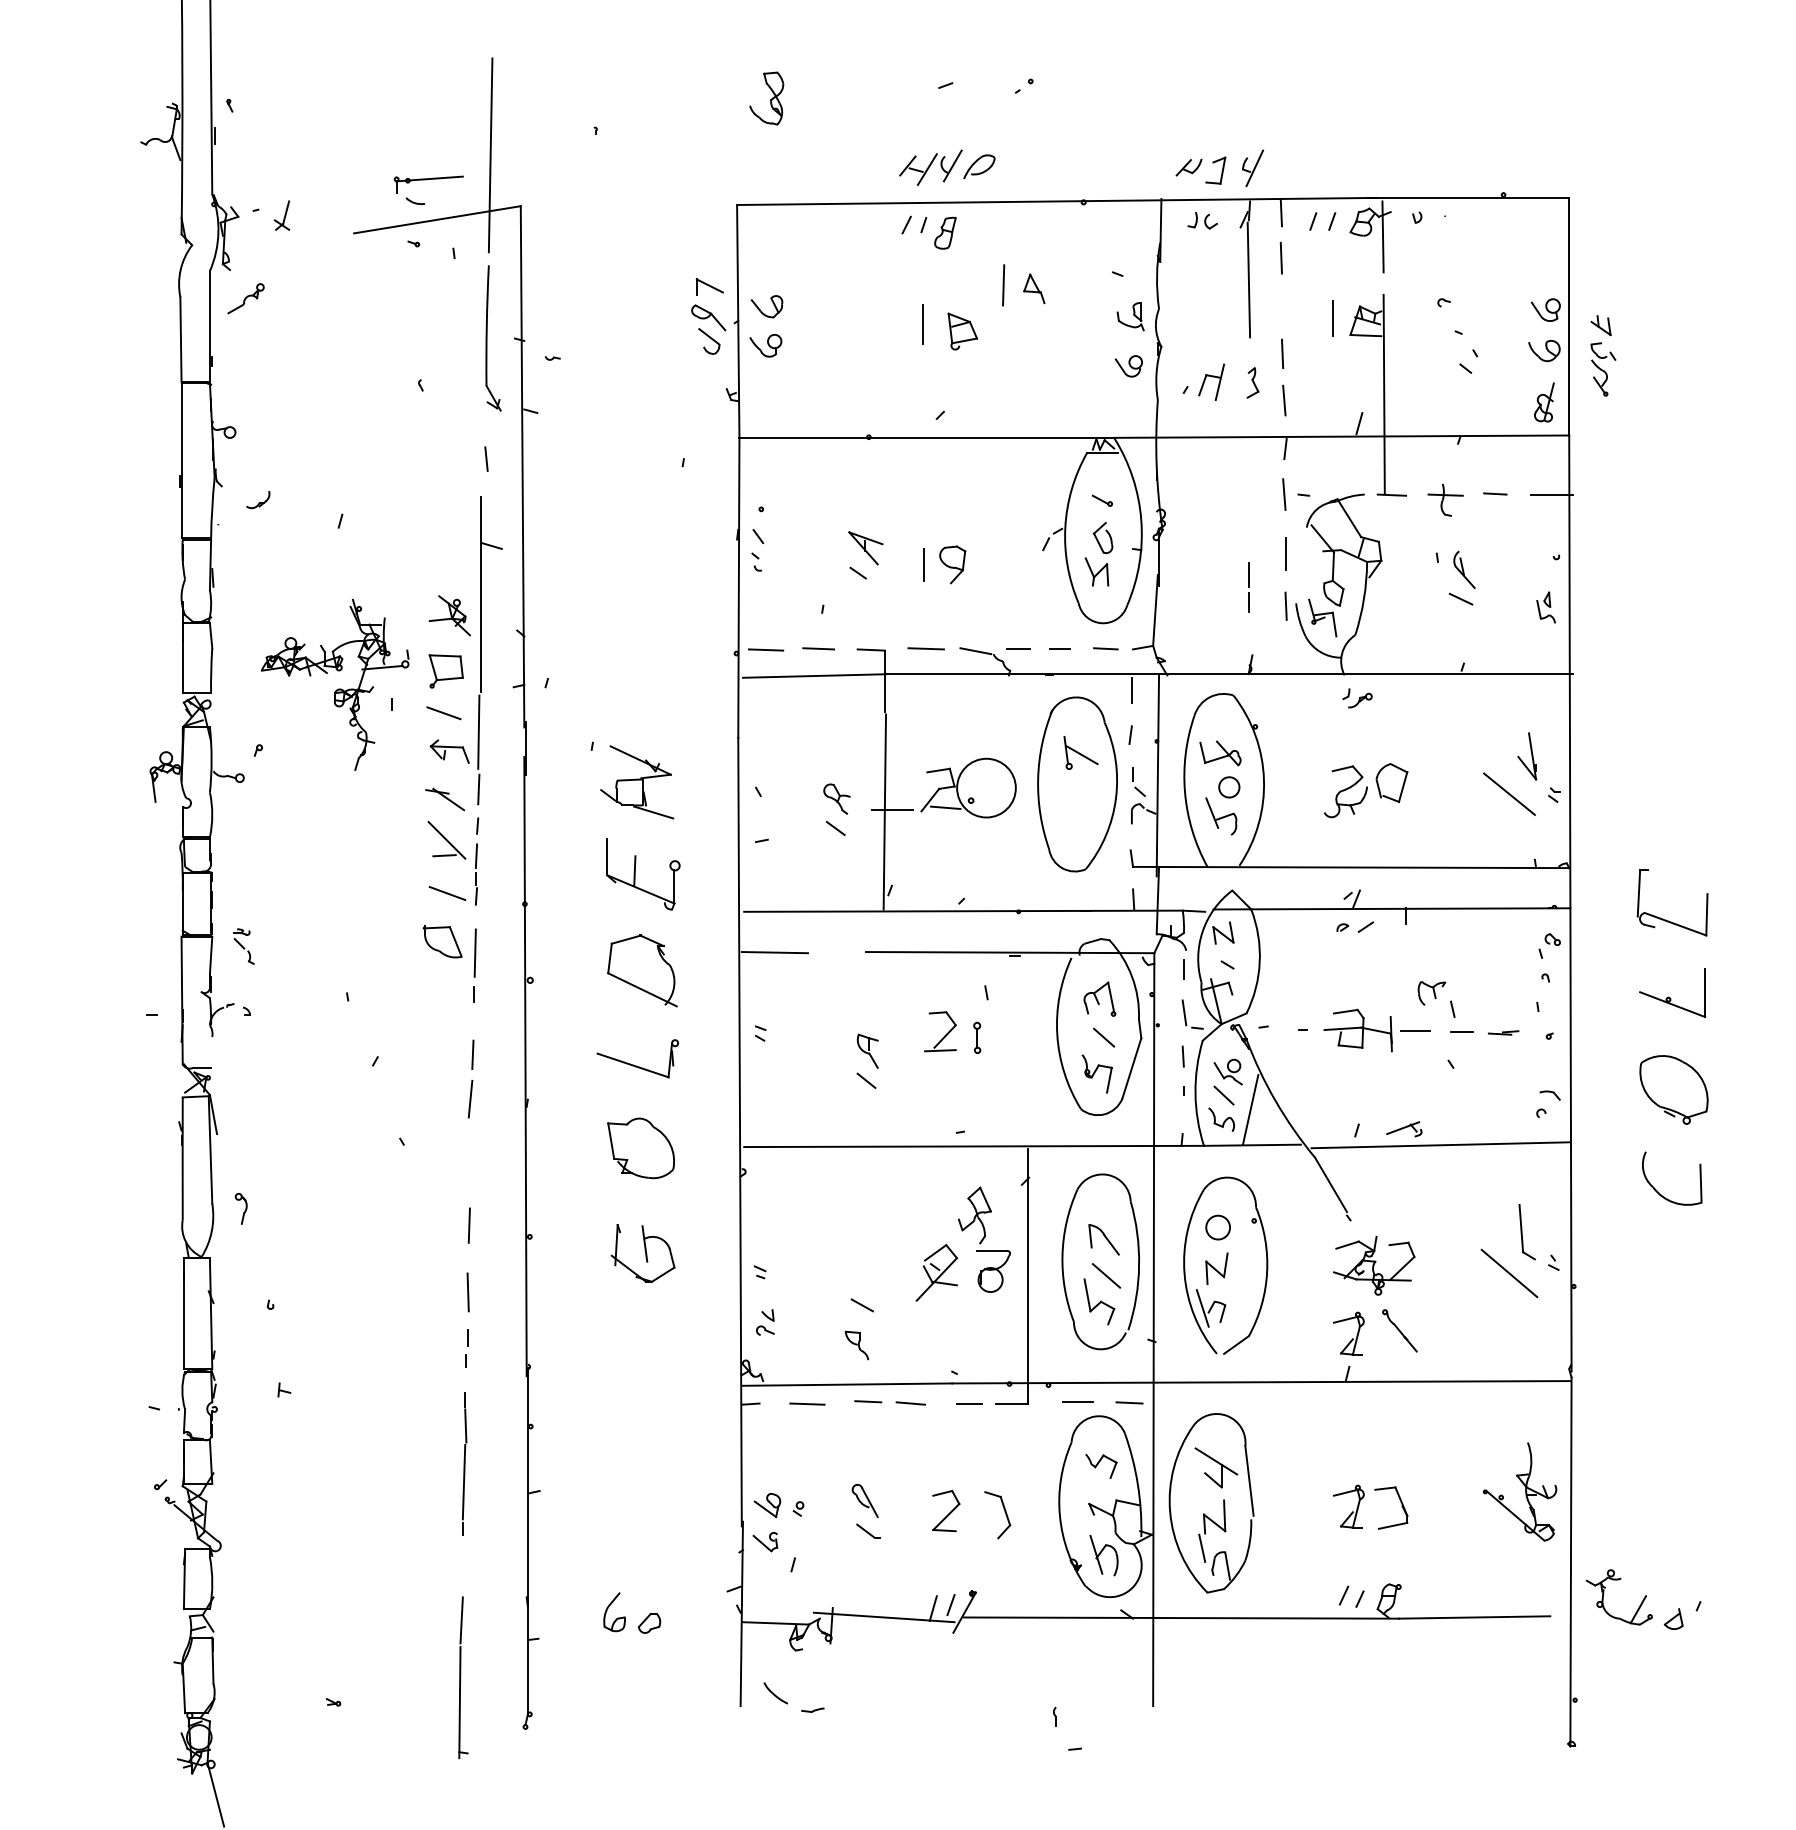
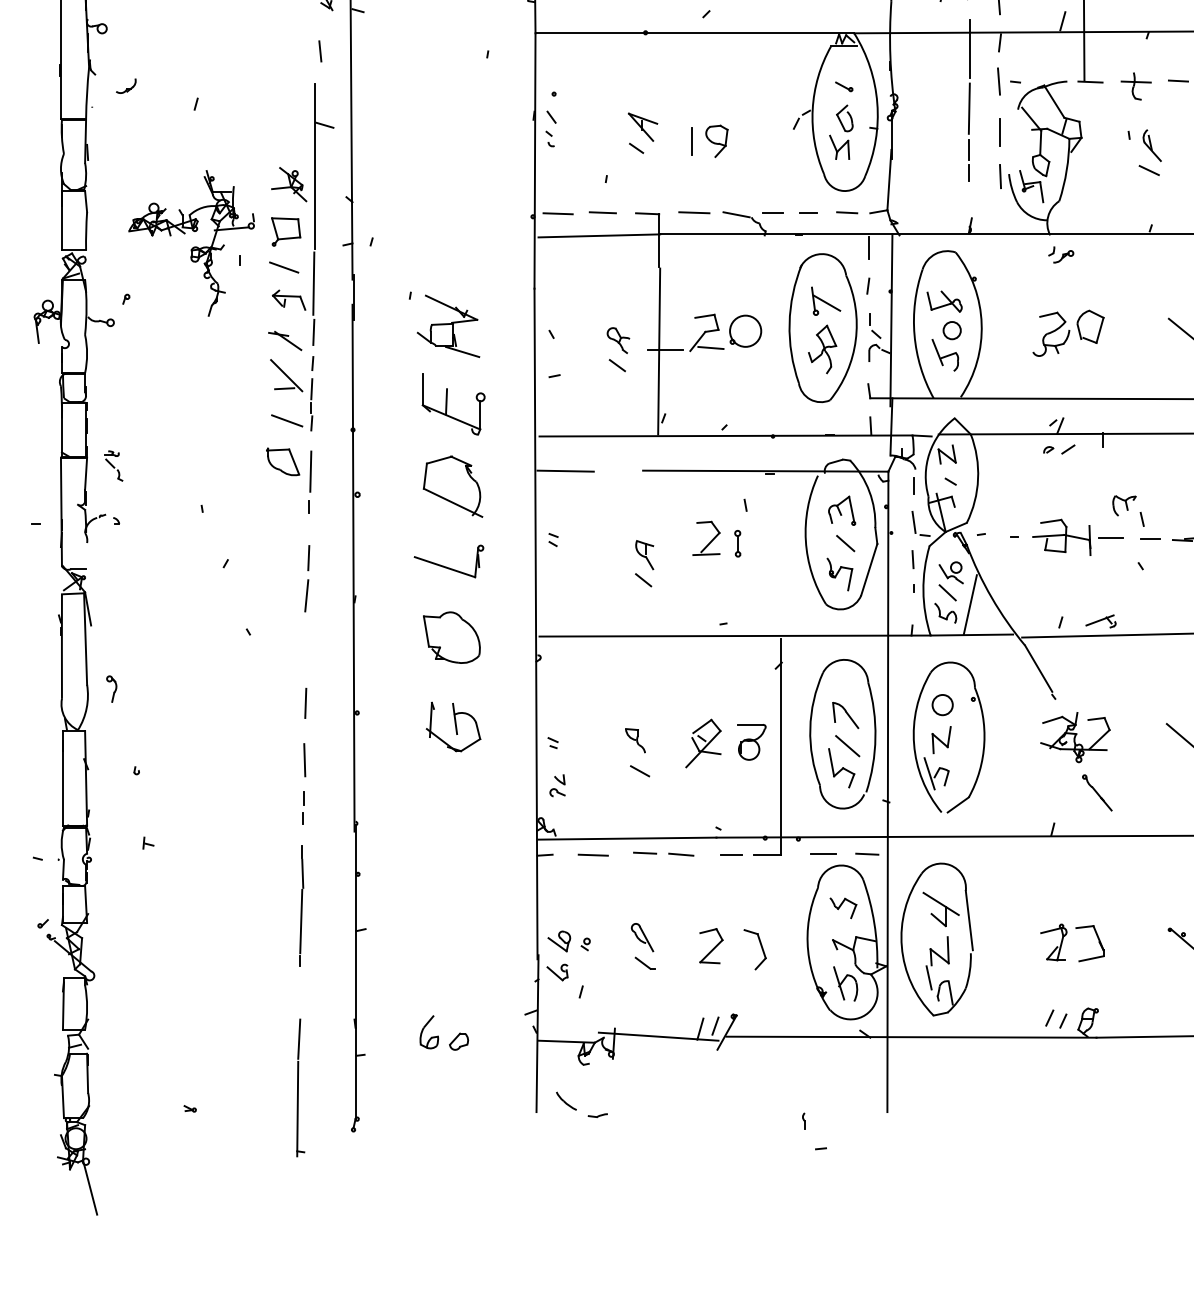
line: (1250, 455) -> (970, 48), added
line: (1249, 526) -> (969, 108), added
circle: (986, 787) -> (745, 330), size x0.62
part: (974, 1215) -> (822, 349), moved
part: (1352, 1338) -> (1056, 799), removed
part: (856, 1345) -> (635, 740), moved

